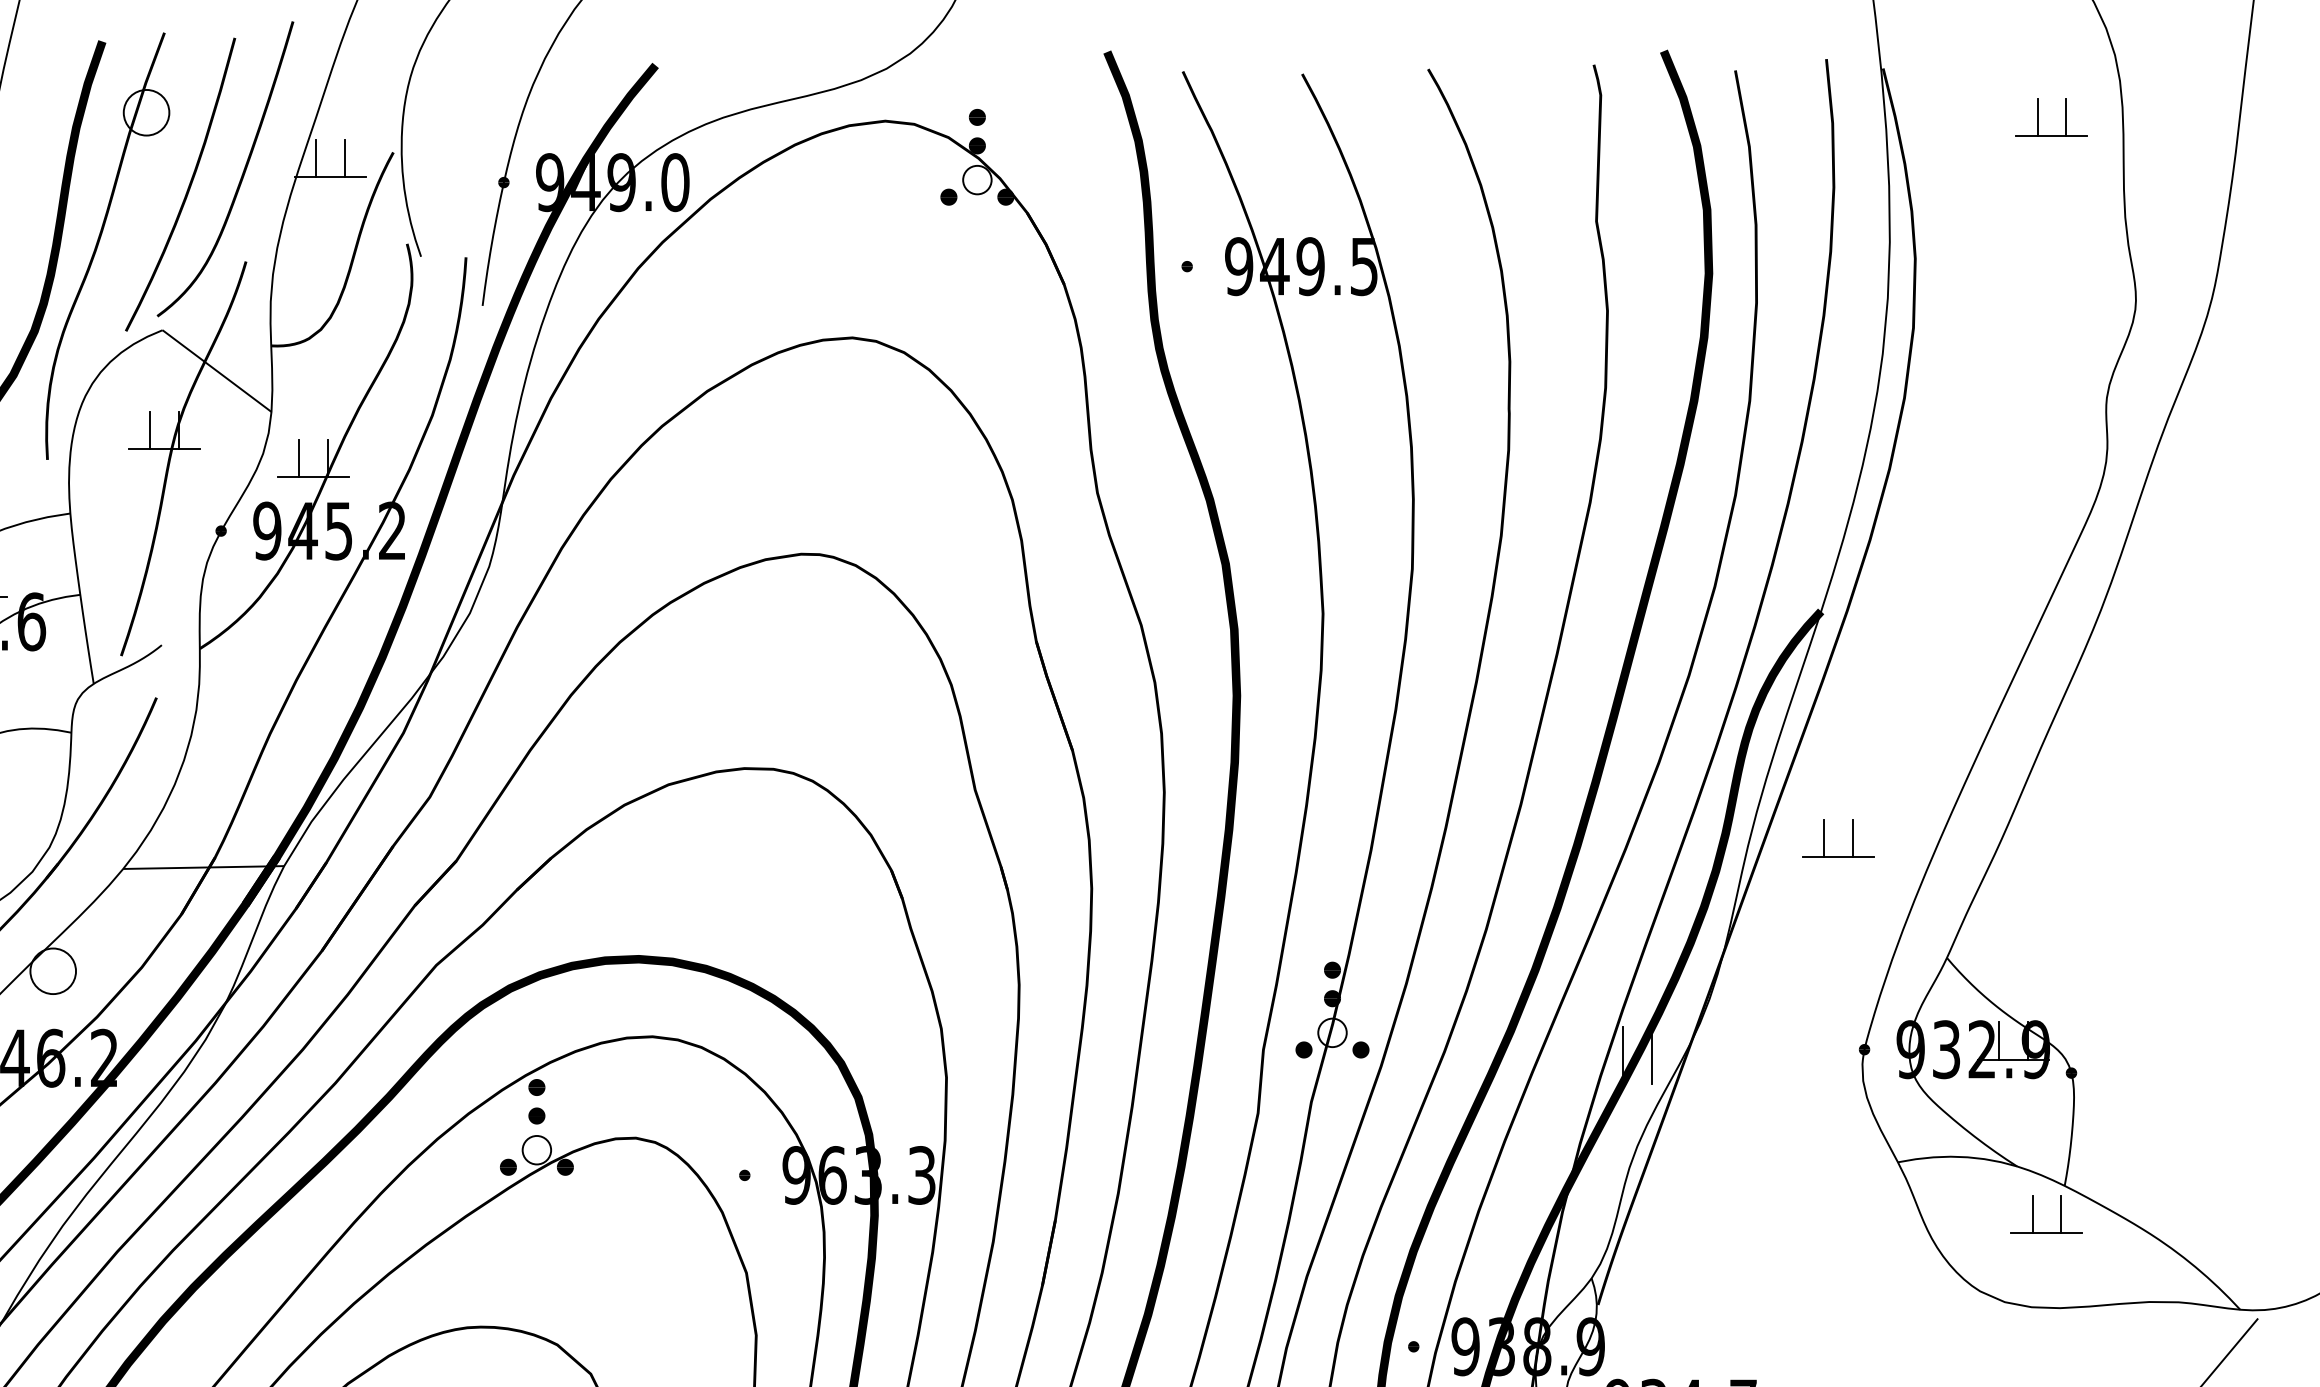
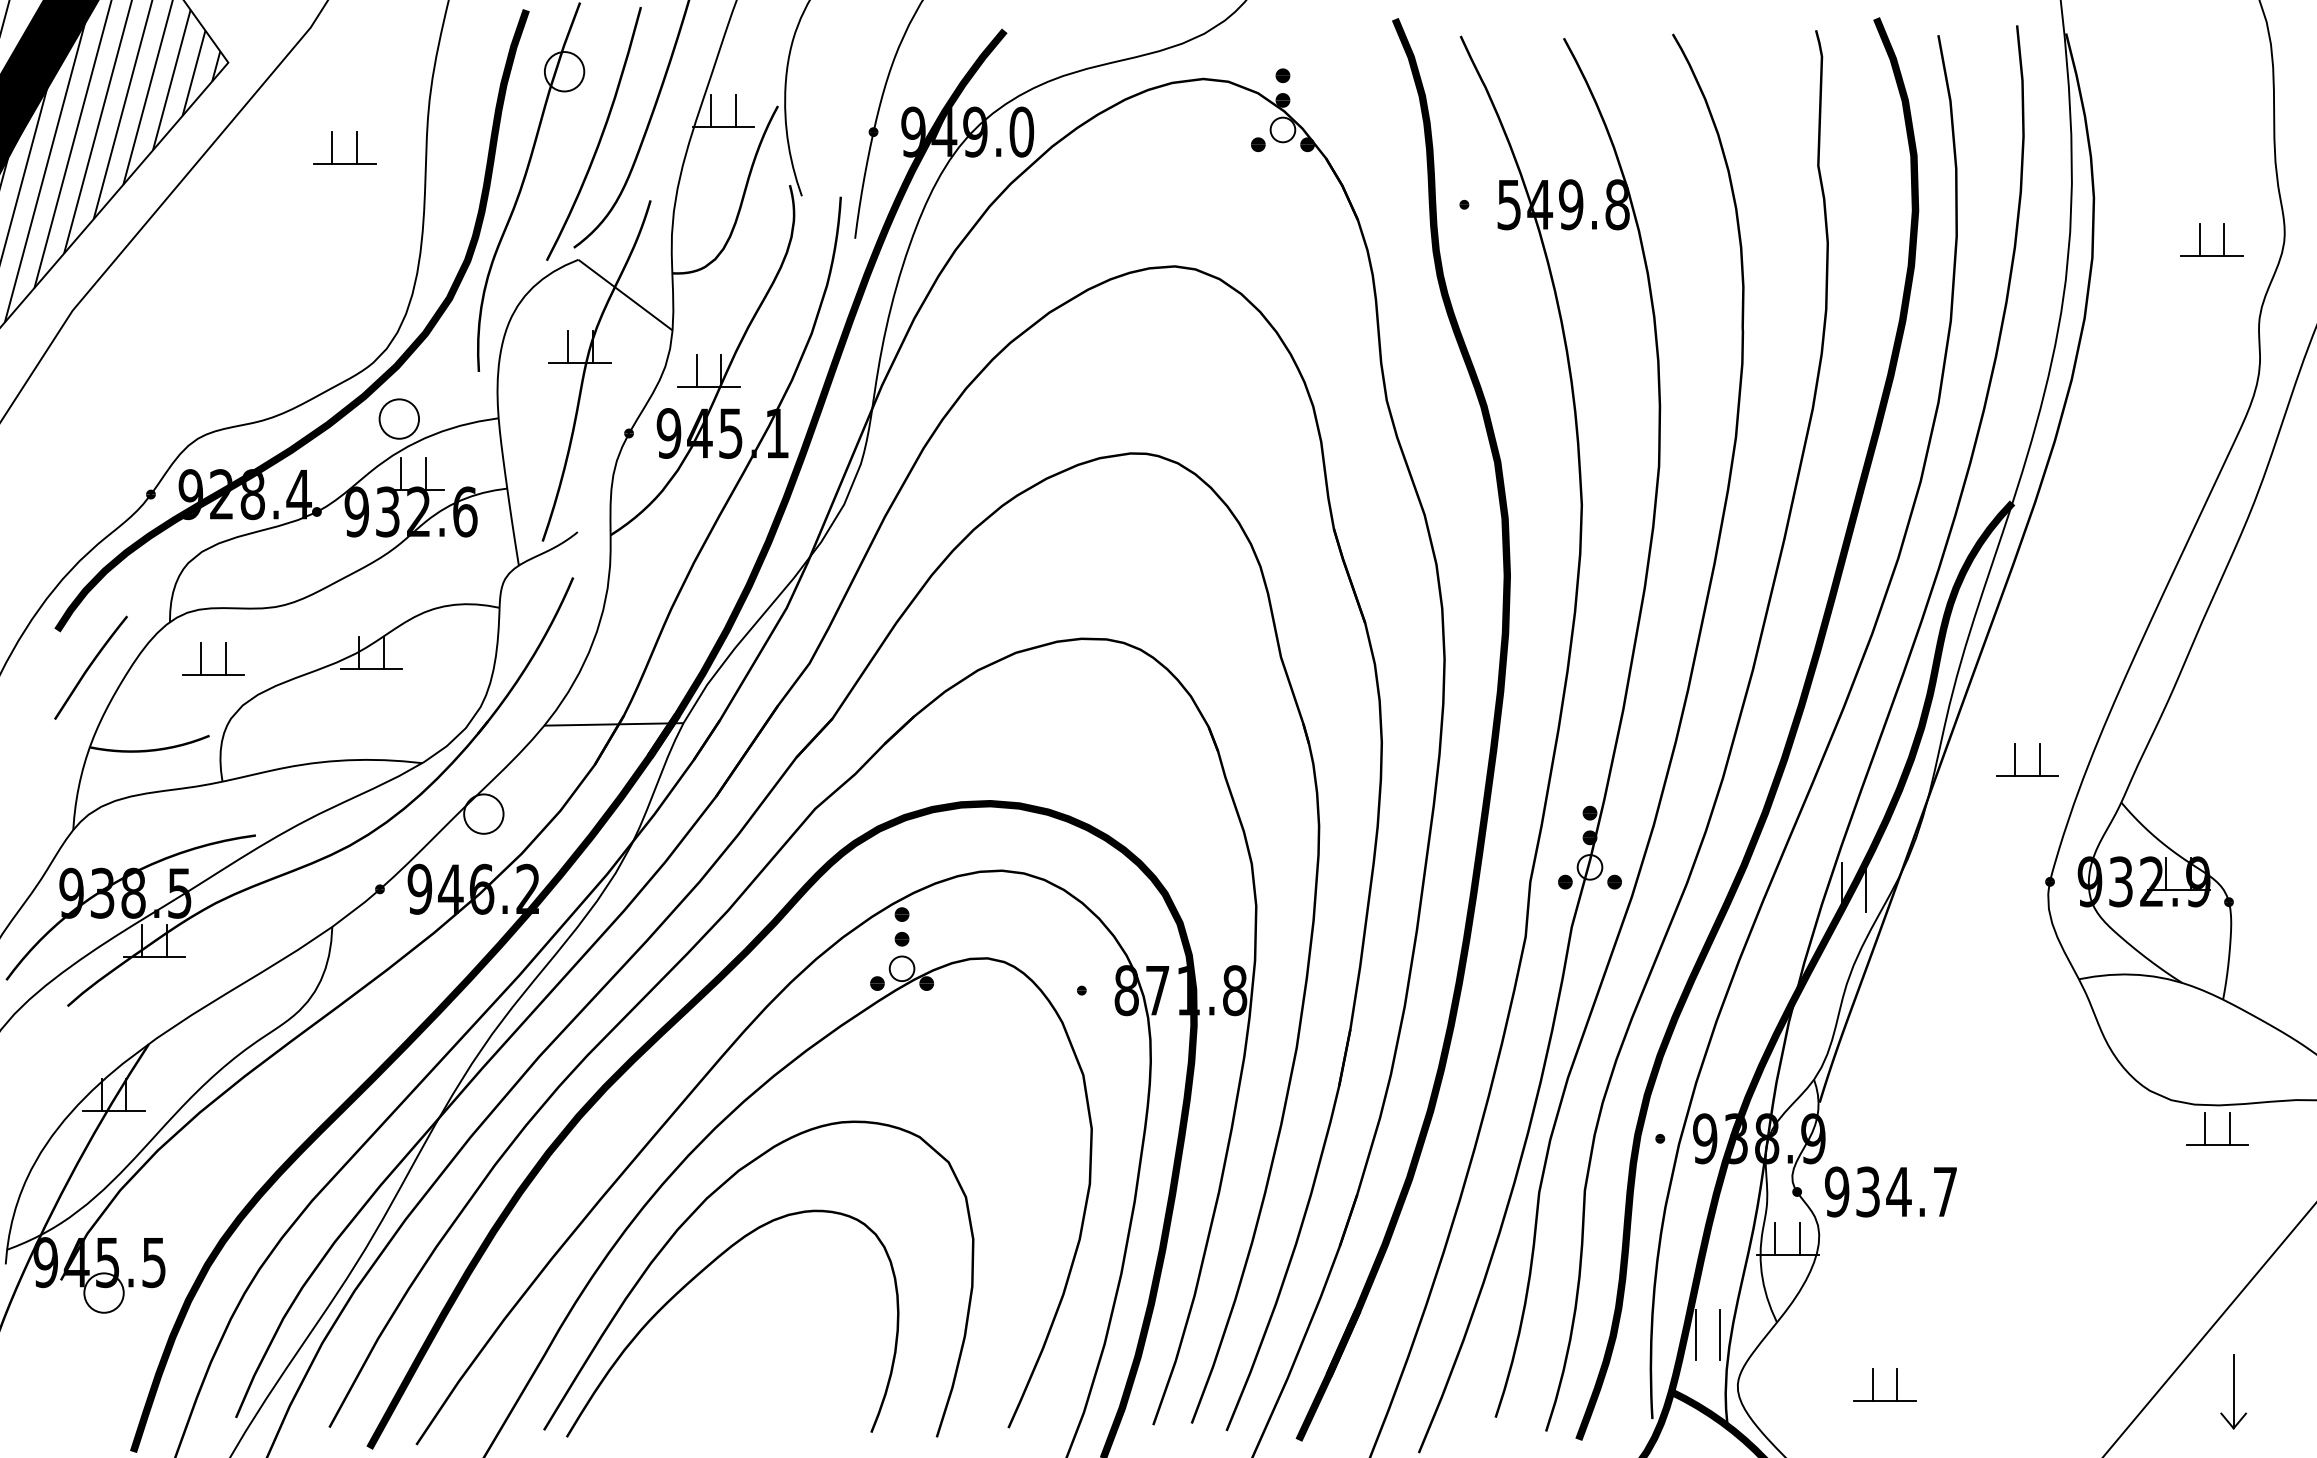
part: (2038, 117) -> (2200, 239), moved
text: (1301, 266) -> (1563, 204), 949.5 -> 549.8
text: (391, 531) -> (776, 433), 945.2 -> 945.1
part: (1824, 837) -> (2015, 759), moved
text: (858, 1175) -> (1180, 990), 963.3 -> 871.8
part: (2032, 1214) -> (2205, 1128), moved

